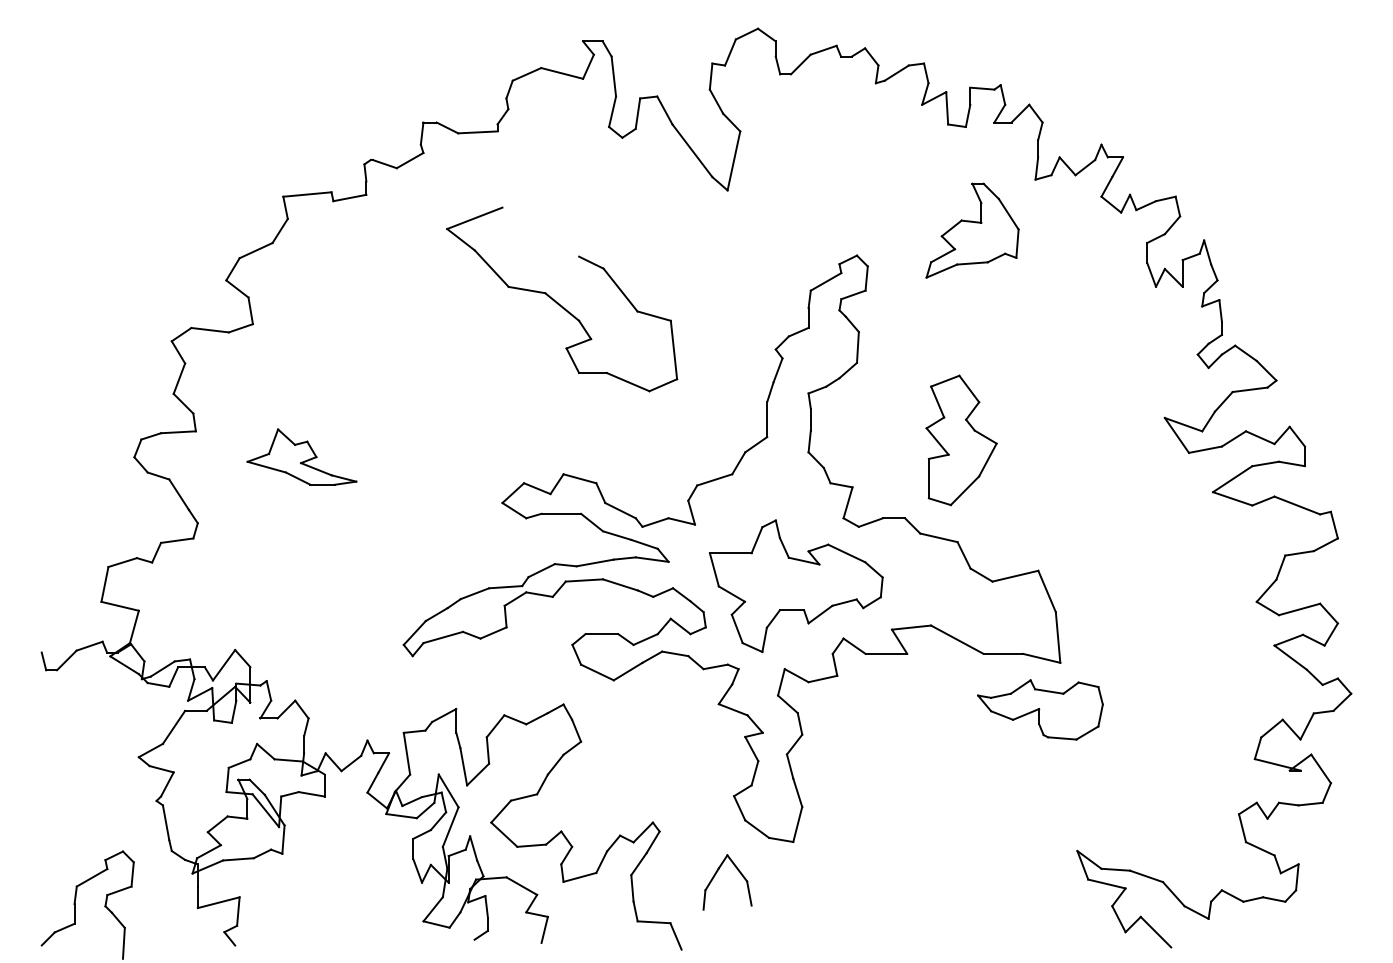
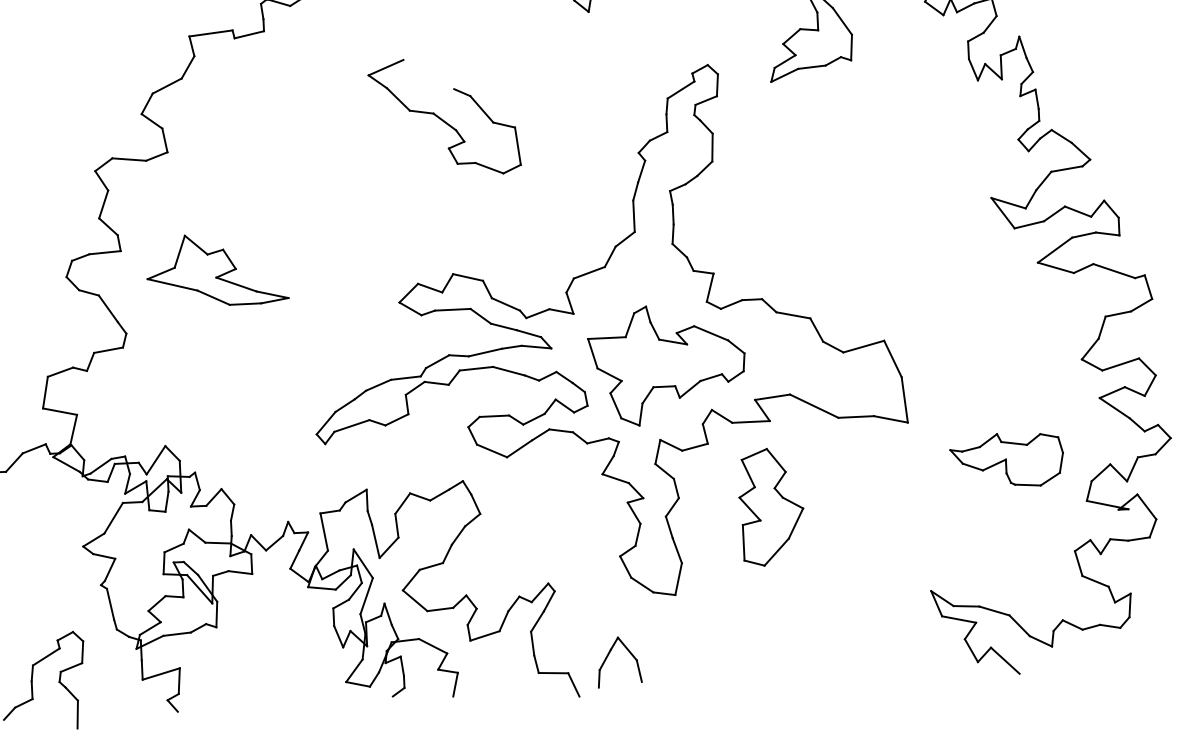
part: (562, 299) -> (444, 117), size x0.71
part: (961, 440) -> (771, 507), moved
part: (301, 456) -> (216, 269), size x1.43
part: (1040, 709) -> (1007, 459), moved
part: (716, 874) -> (608, 655), moved

